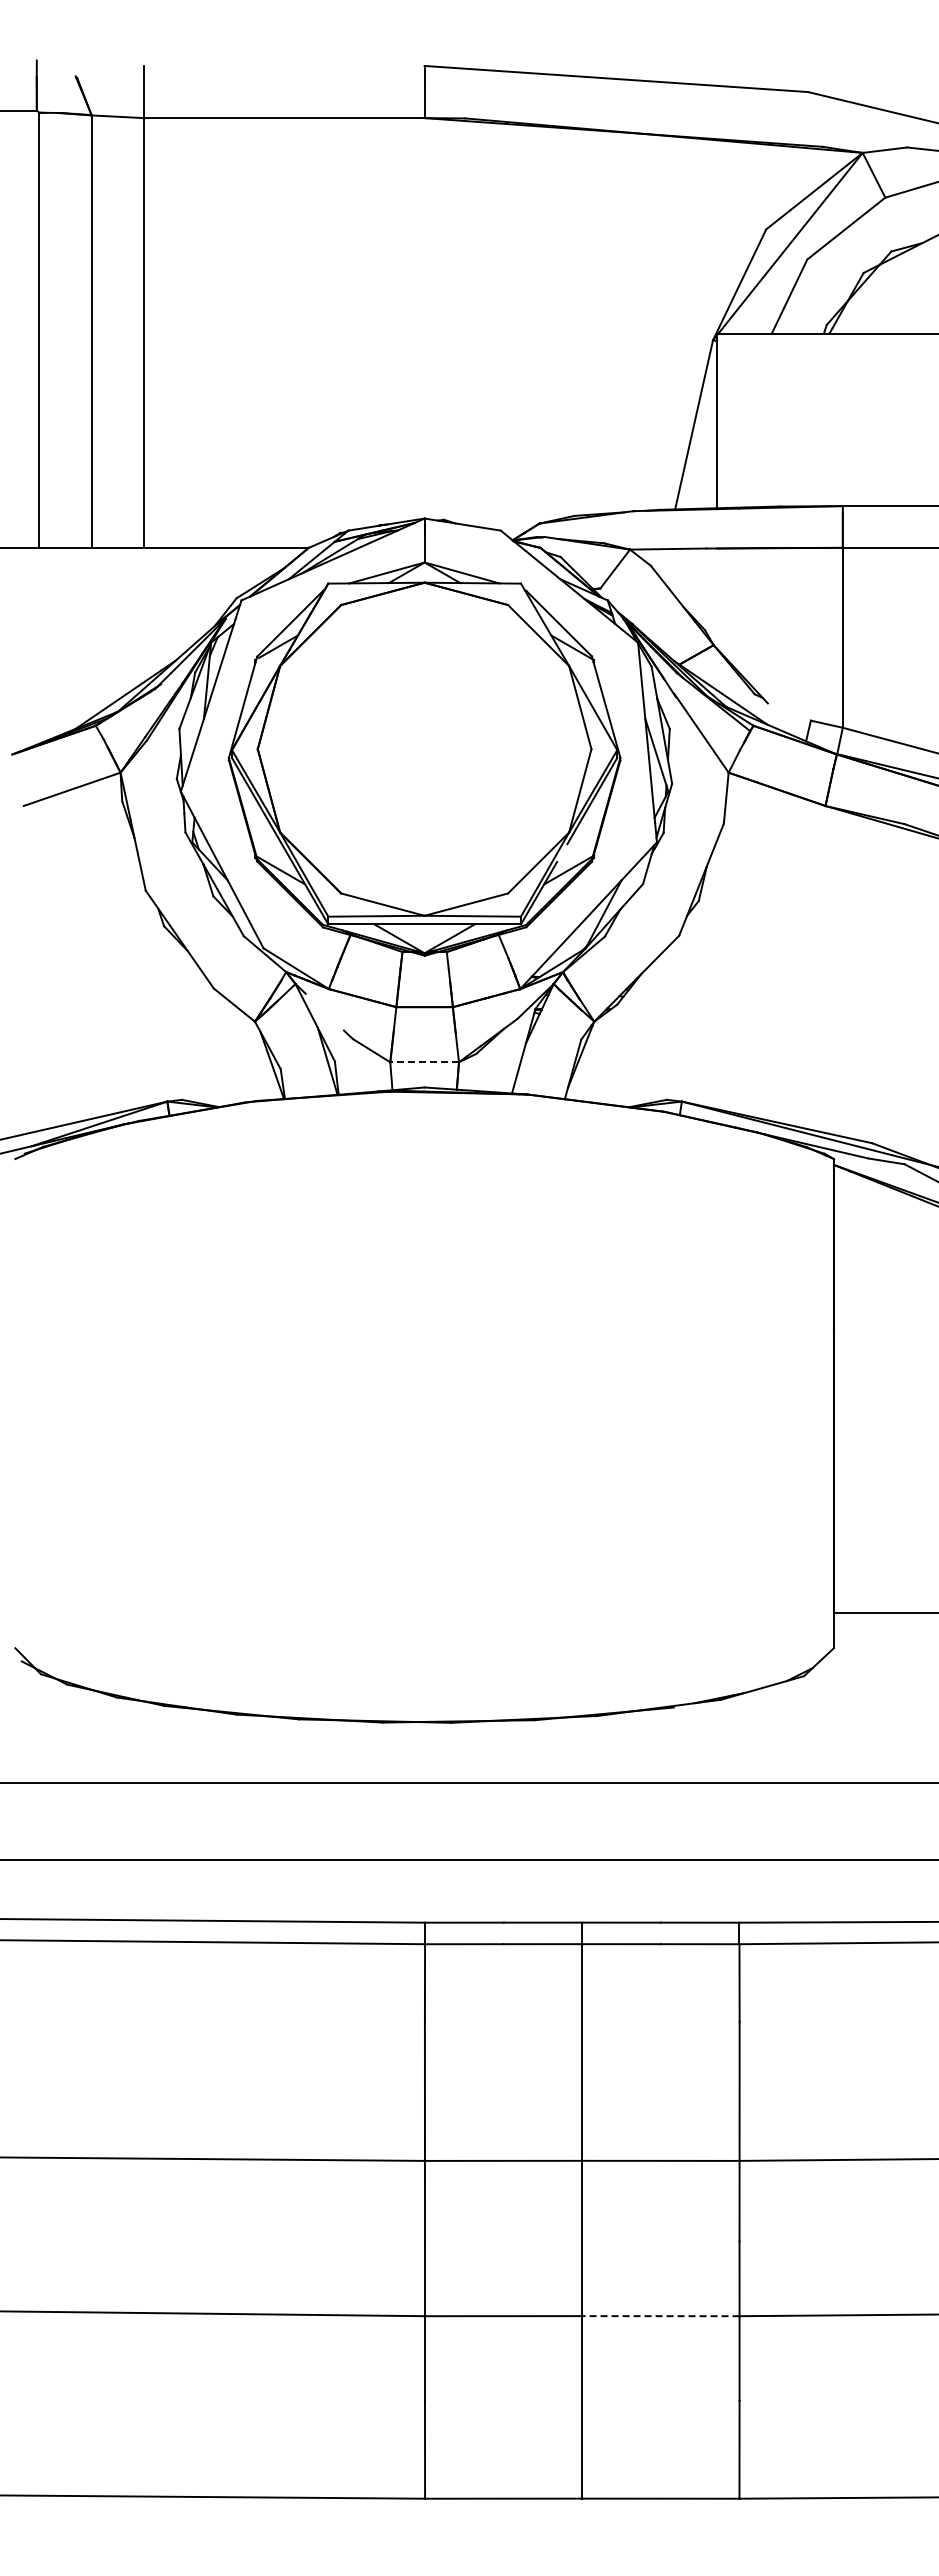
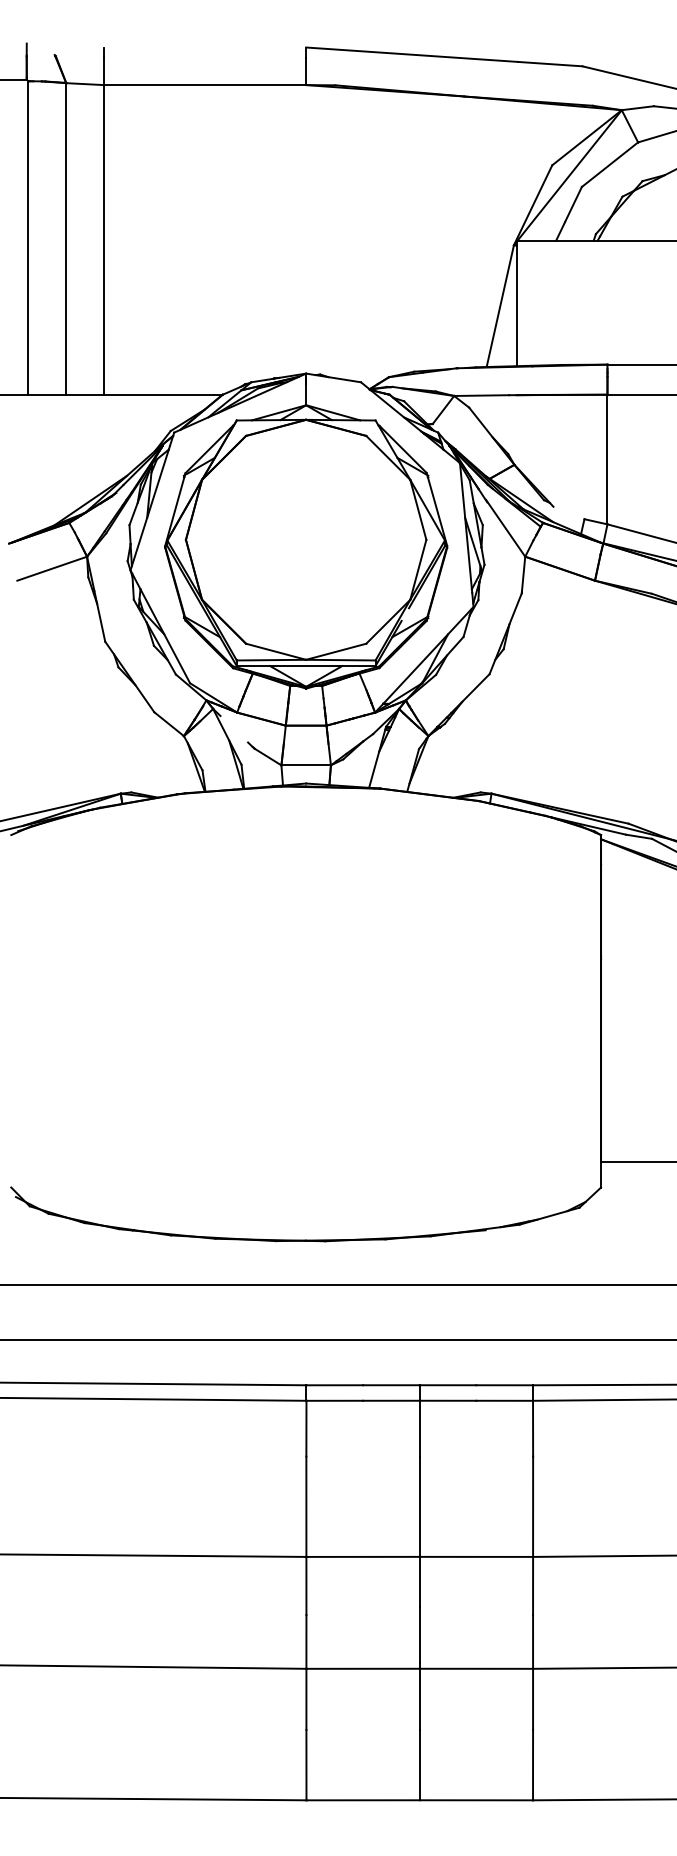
line: (424, 1062) -> (306, 765), dashed -> solid
line: (660, 2316) -> (476, 1669), dashed -> solid

